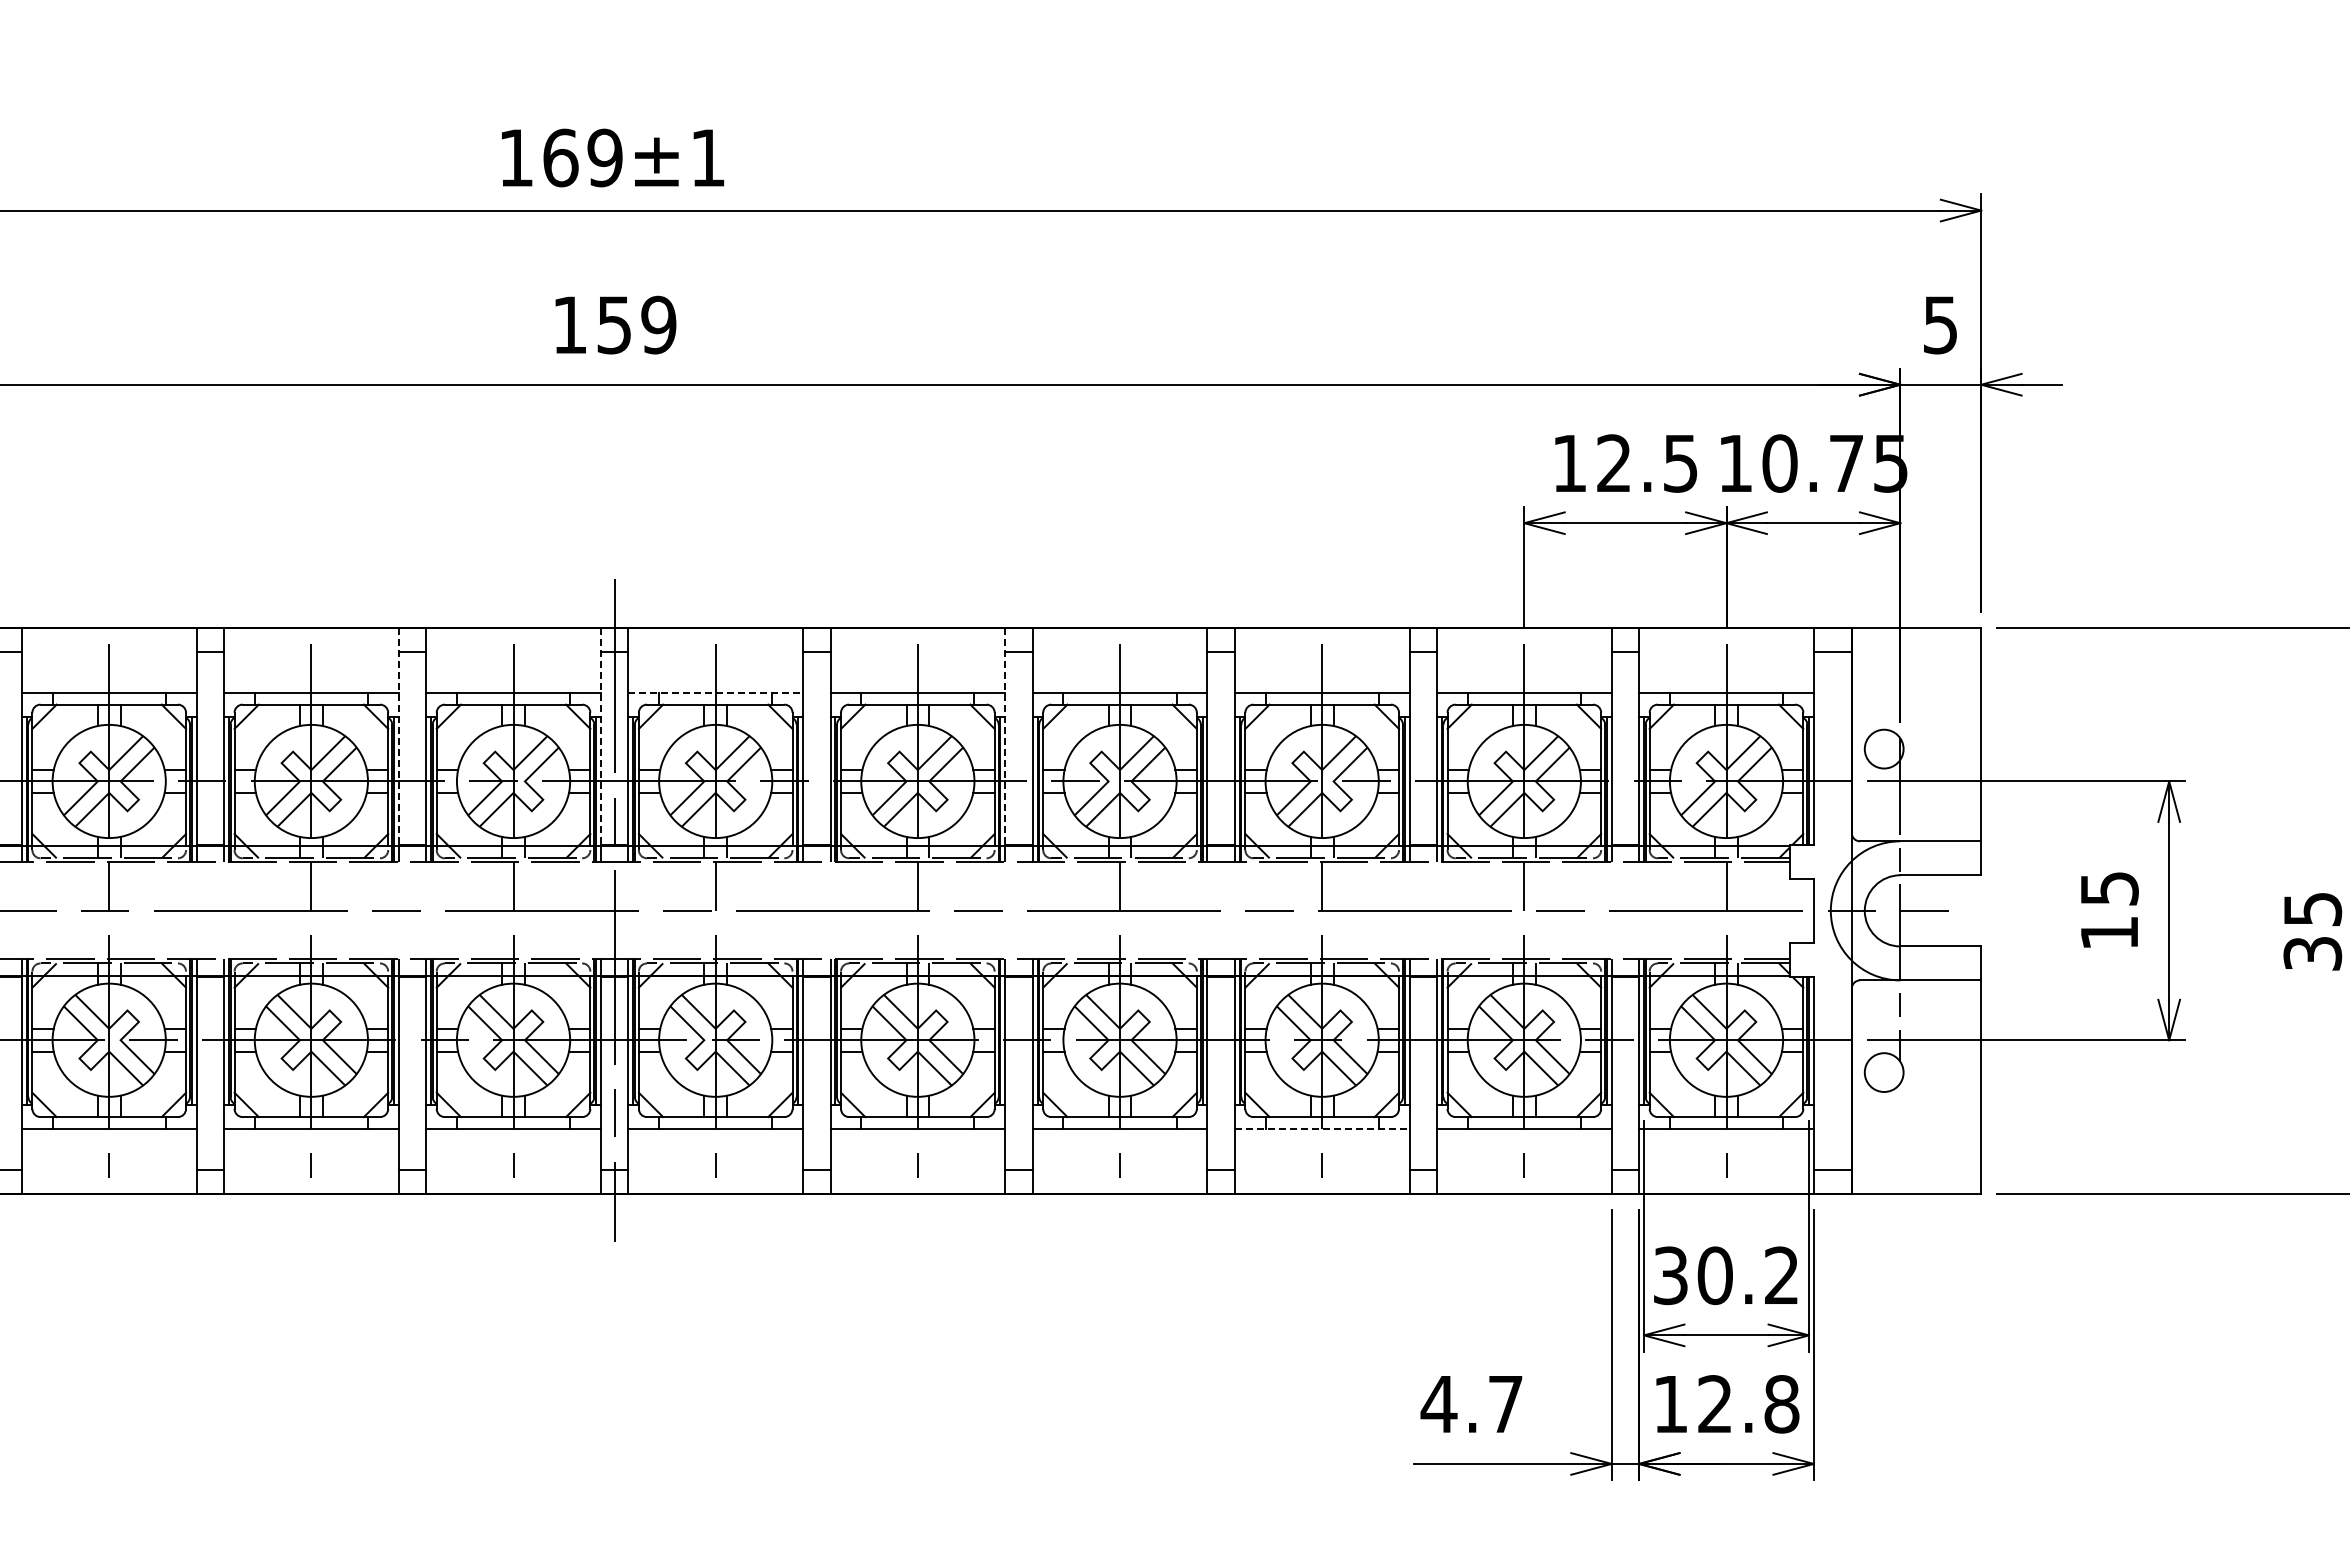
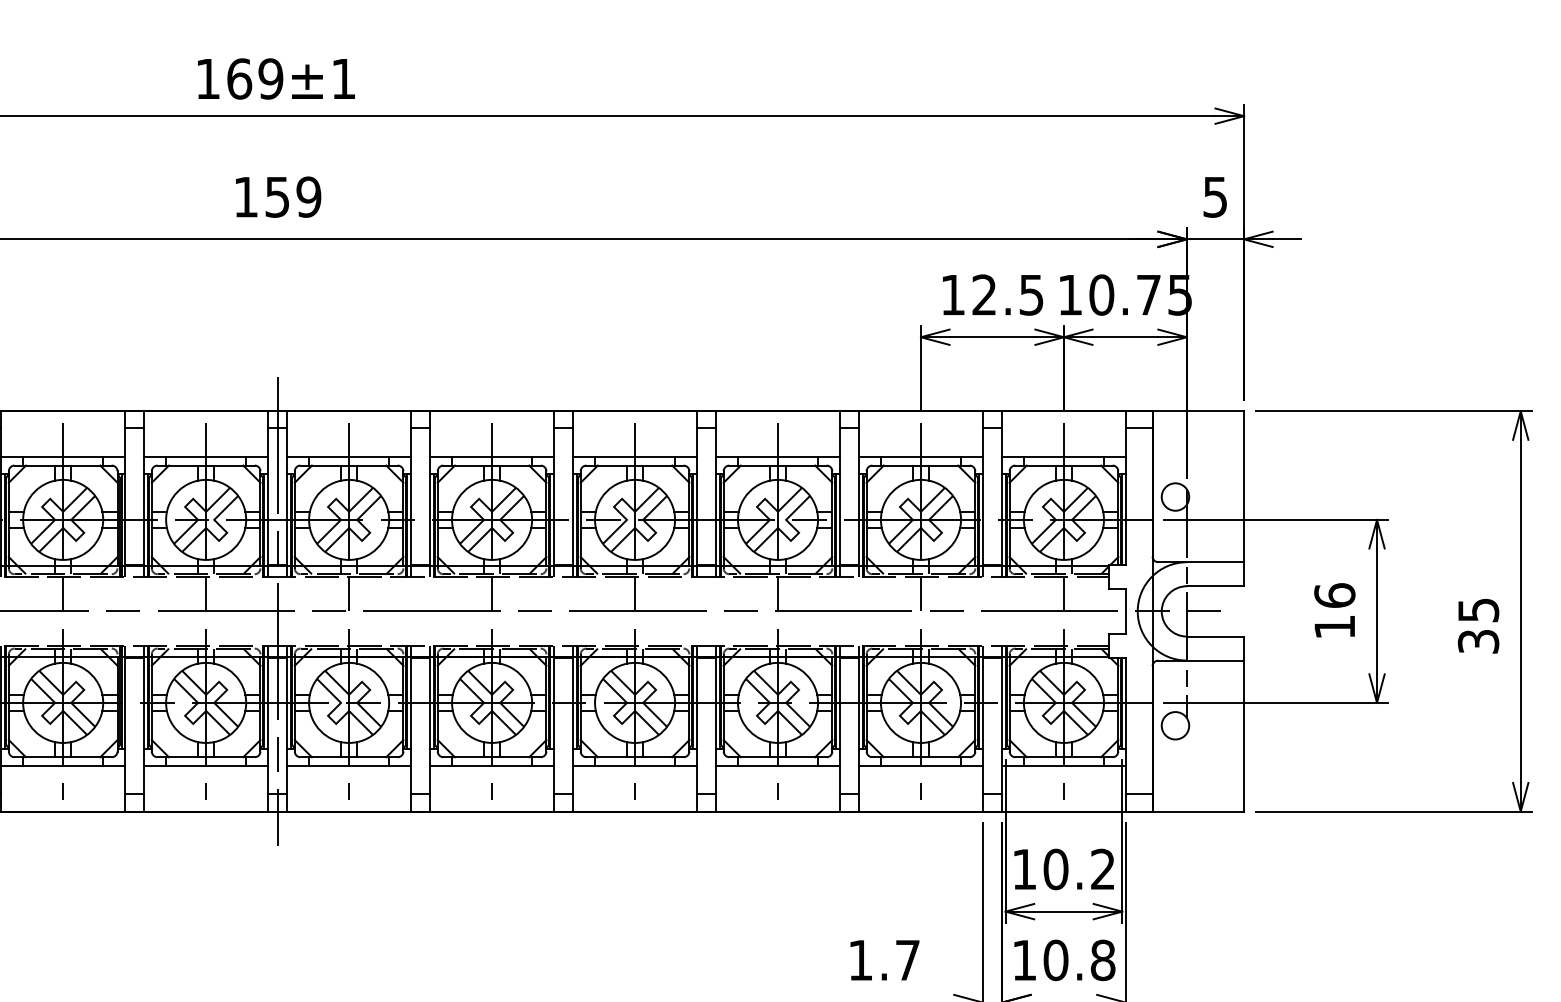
line: (716, 692) -> (349, 456), dashed -> solid
line: (398, 737) -> (124, 488), dashed -> solid
line: (600, 737) -> (267, 488), dashed -> solid
line: (1005, 737) -> (554, 488), dashed -> solid
text: (2109, 887) -> (1334, 594), 15 -> 16
line: (1322, 1129) -> (778, 766), dashed -> solid
text: (1670, 1275) -> (1024, 869), 30.2 -> 10.2
text: (1438, 1404) -> (860, 960), 4.7 -> 1.7
text: (1714, 1404) -> (1055, 960), 12.8 -> 10.8

